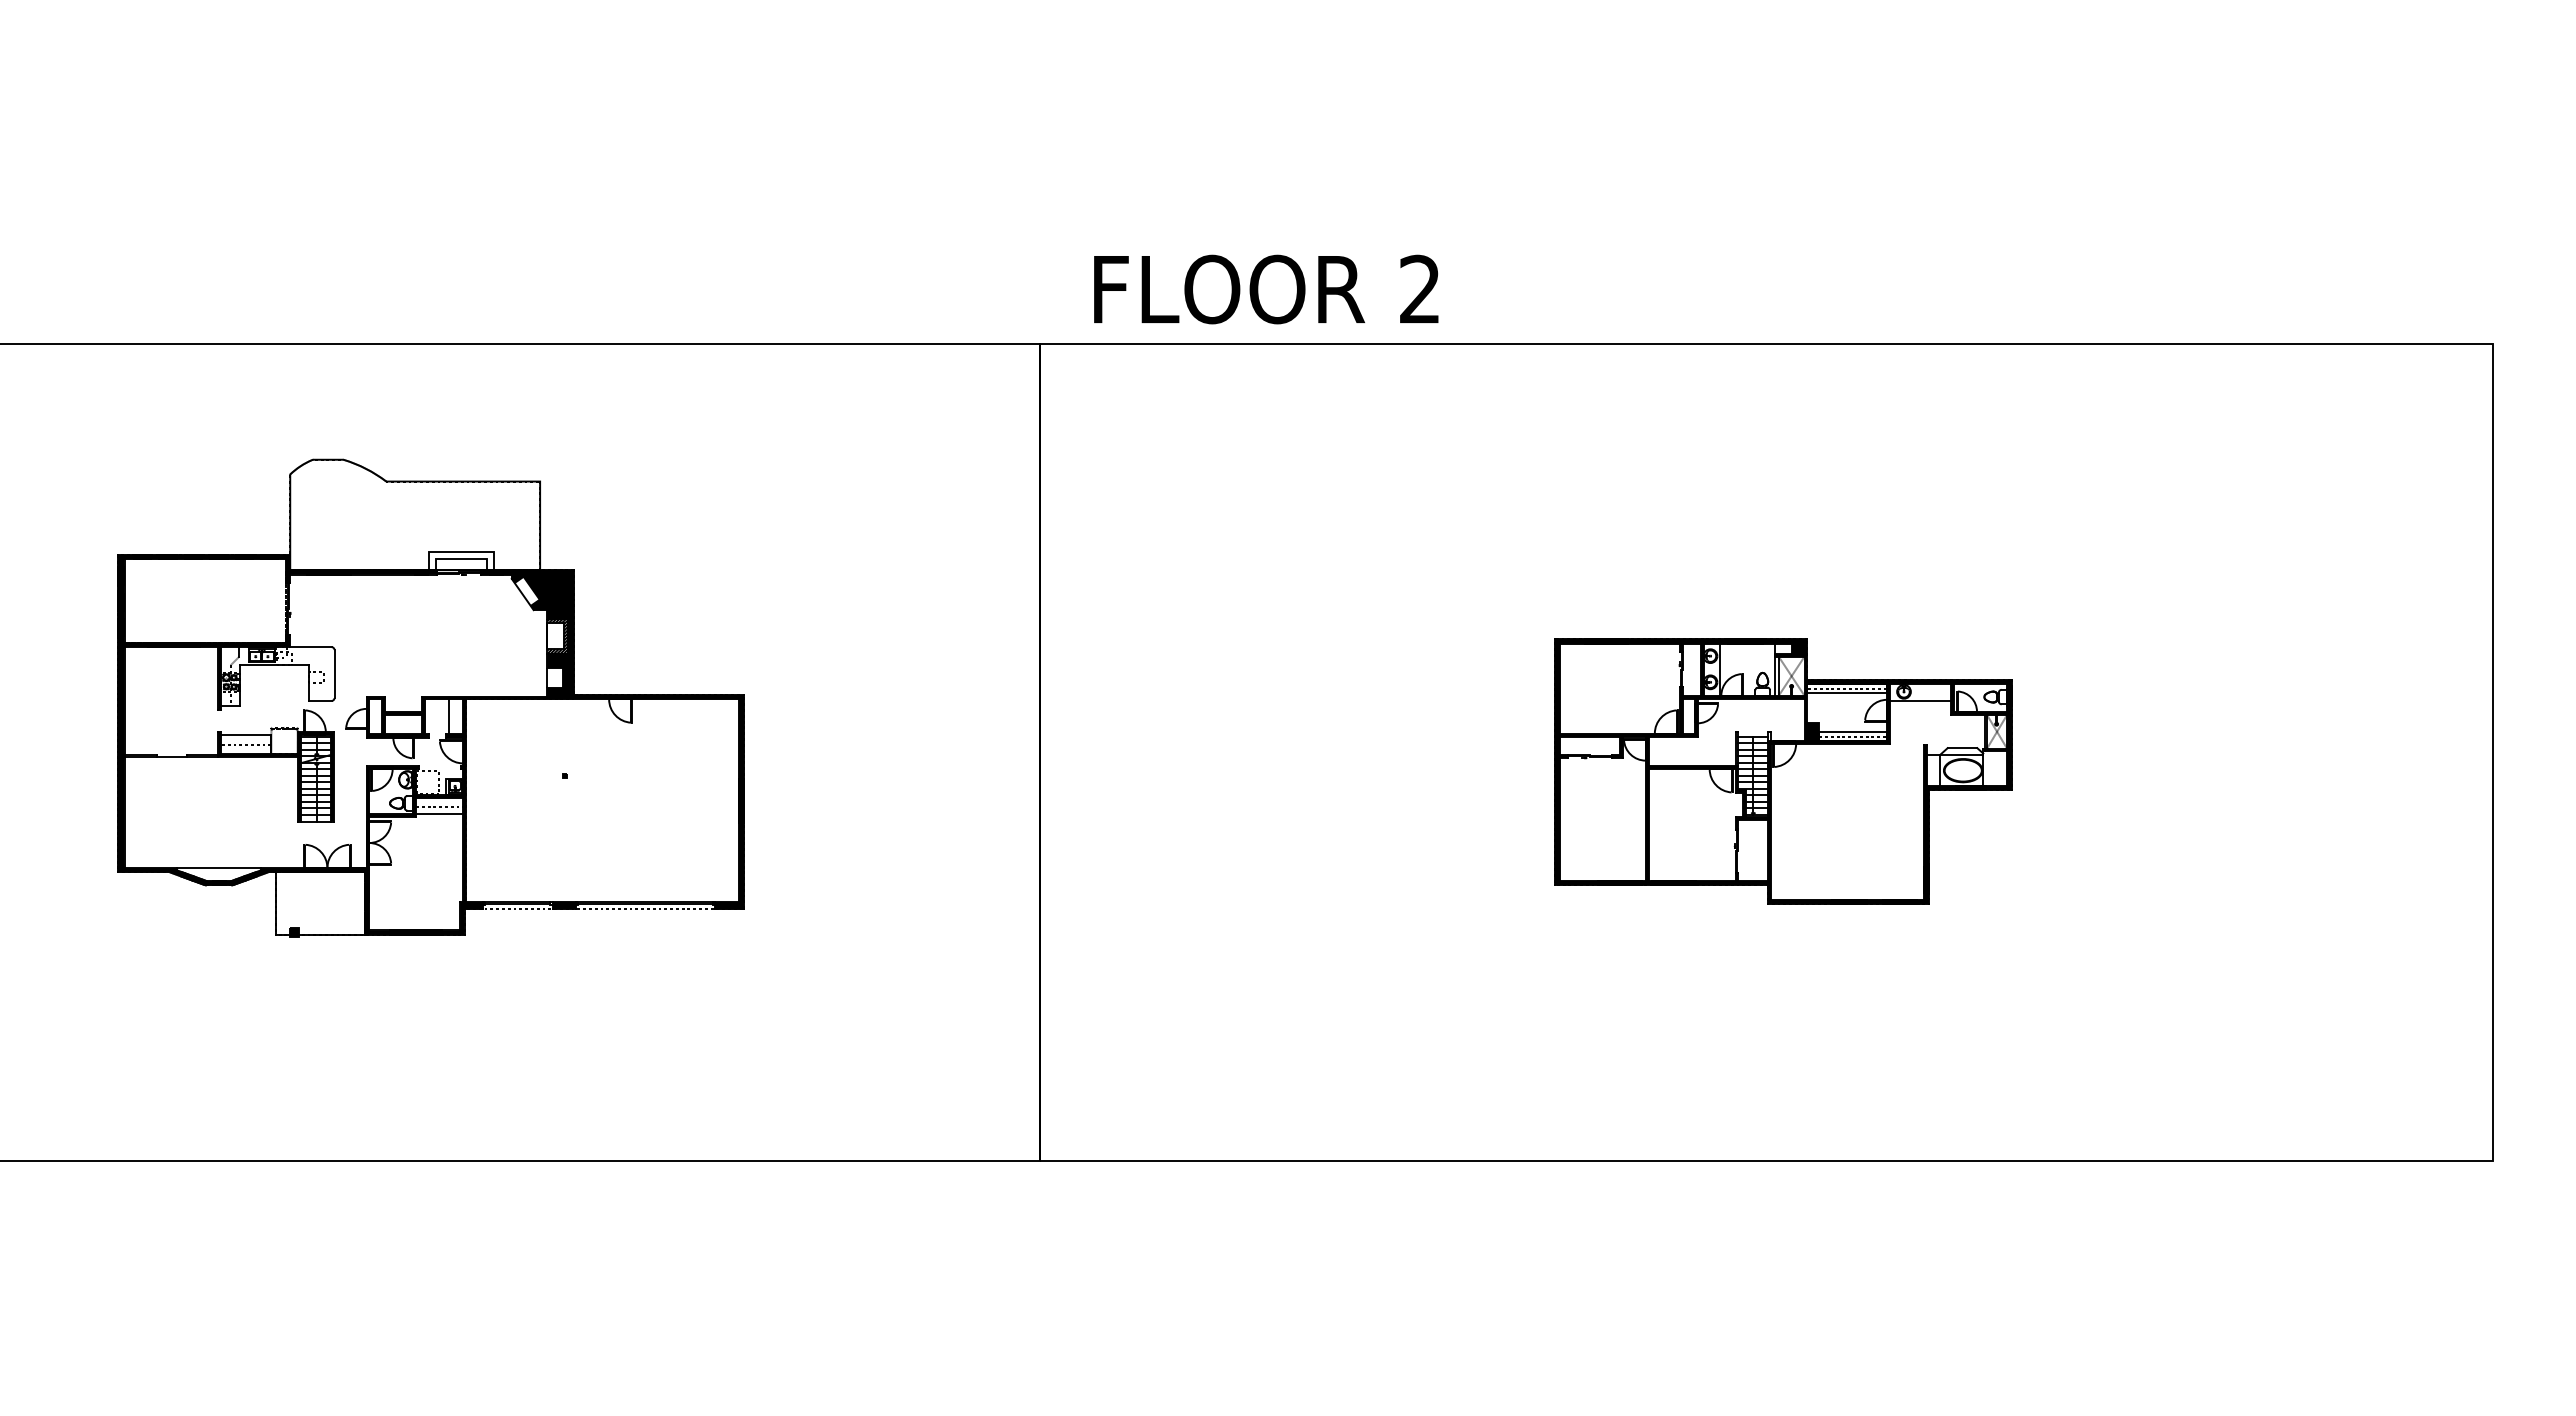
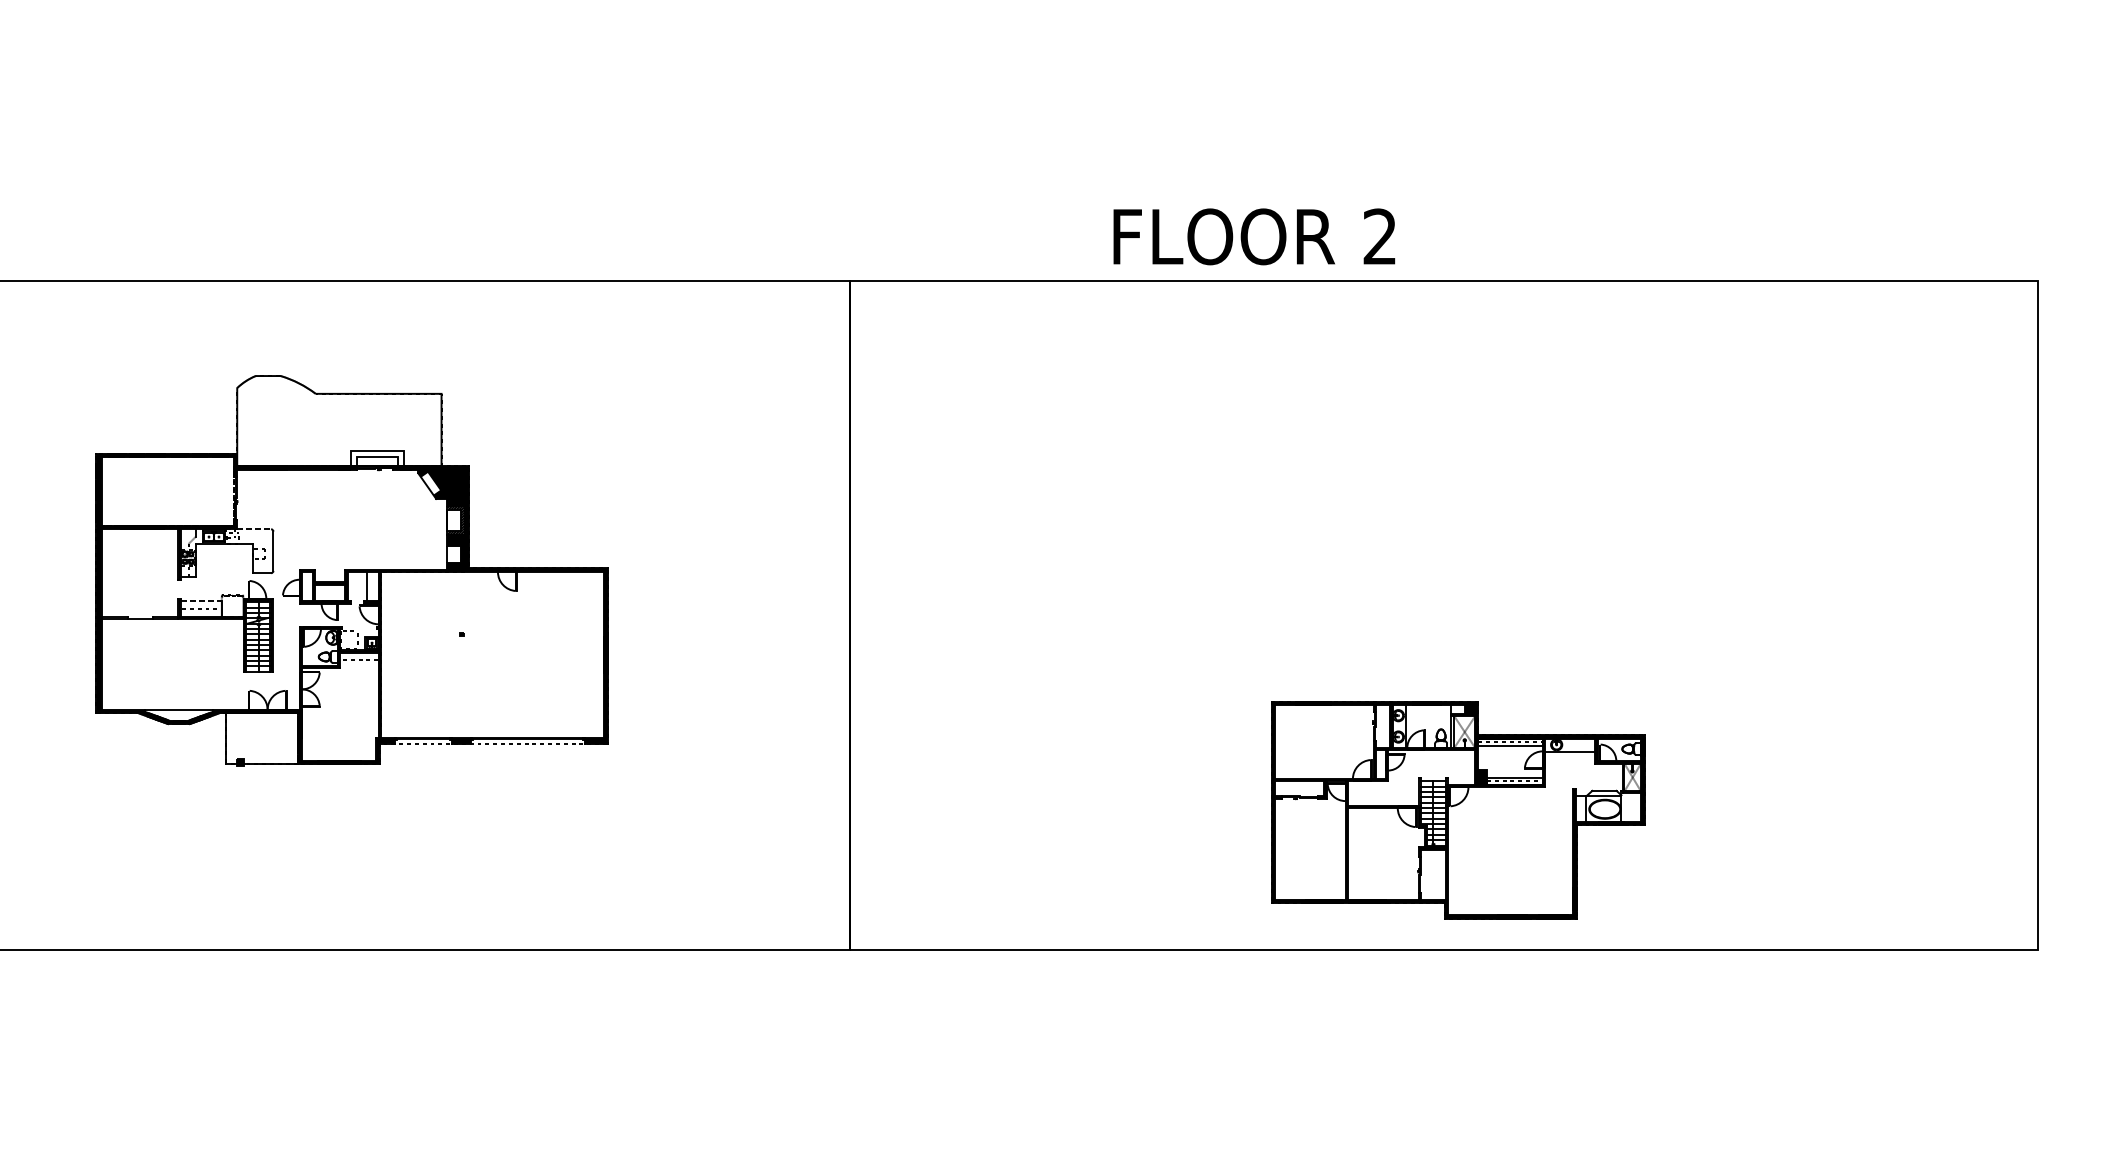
text: (1266, 289) -> (1254, 236), moved
line: (310, 647) -> (253, 529), solid -> dashed
line: (246, 735) -> (201, 601), solid -> dashed
part: (1783, 771) -> (1458, 809), moved
line: (439, 814) -> (359, 666), removed

